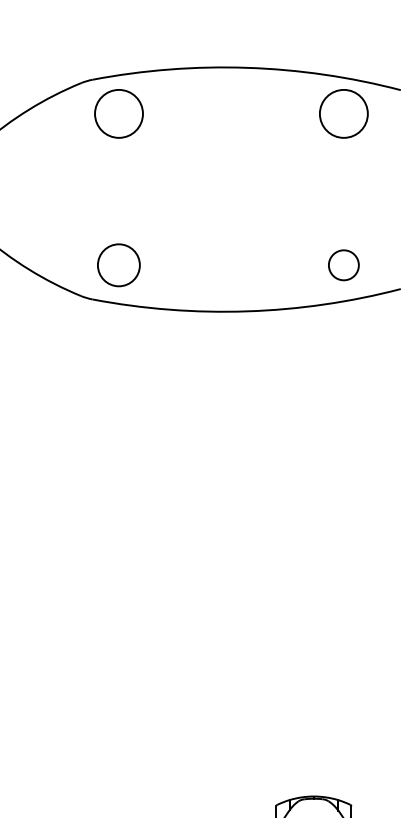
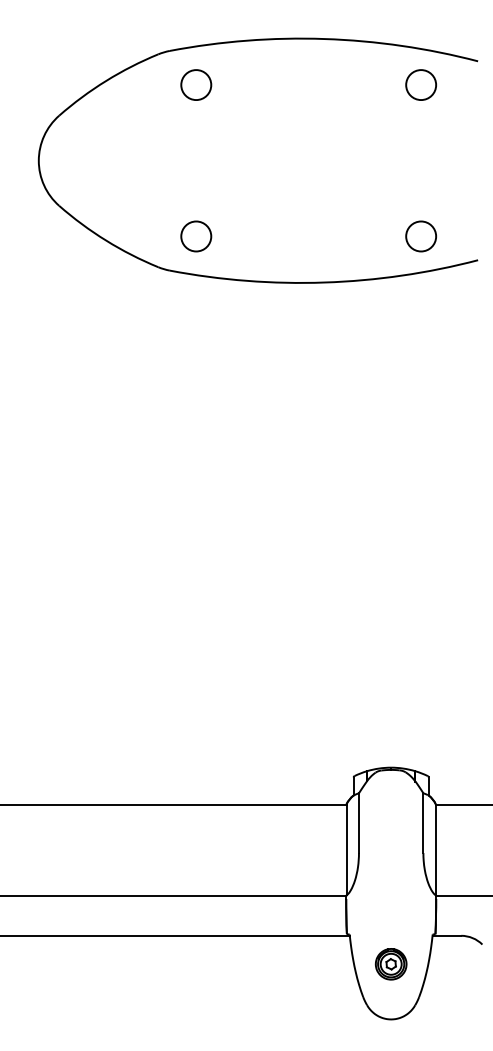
circle: (119, 114) -> (196, 85), size x0.62
circle: (344, 114) -> (421, 85), size x0.62
circle: (119, 265) -> (196, 236), size x0.71

